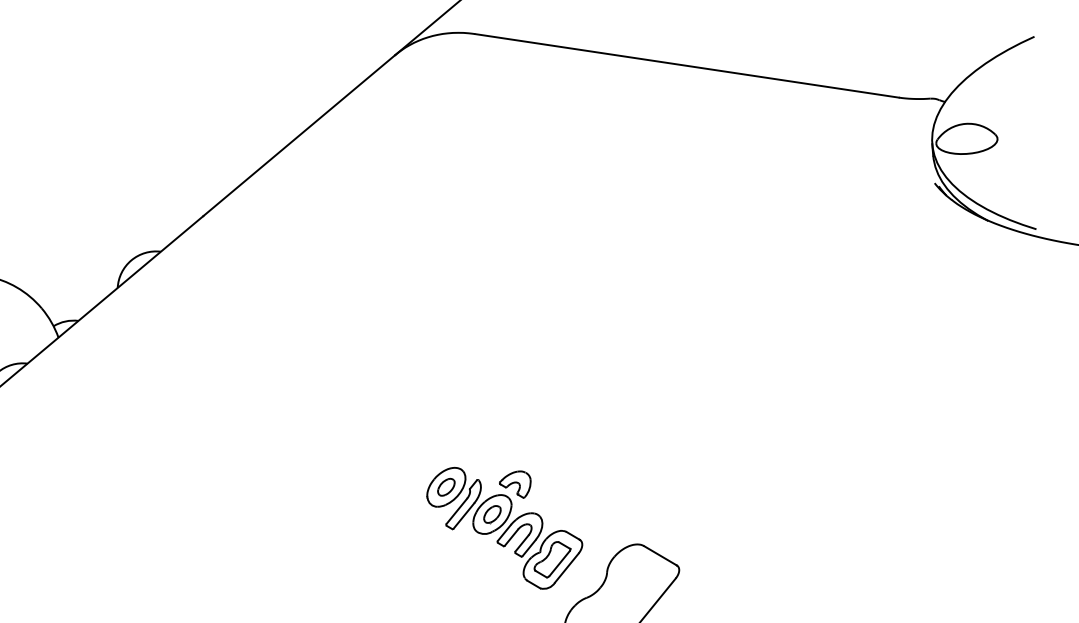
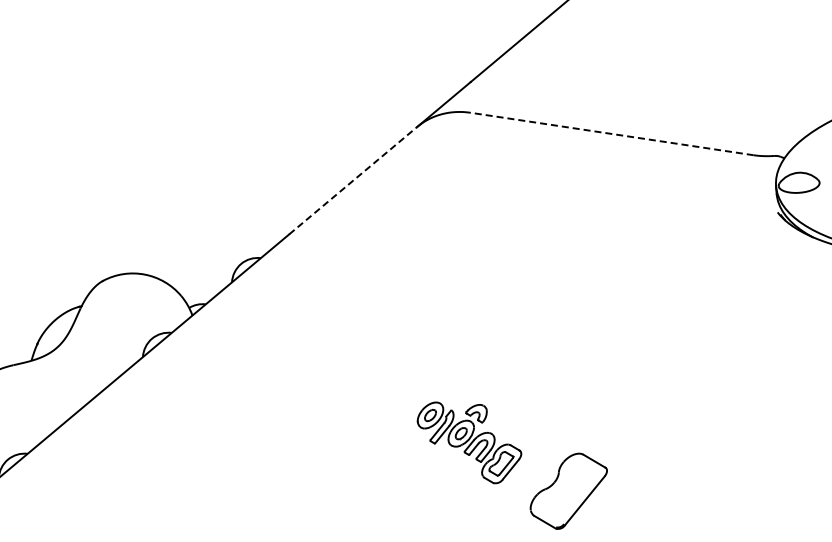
line: (685, 65) -> (611, 133), solid -> dashed
line: (299, 135) -> (353, 180), solid -> dashed
part: (504, 527) -> (469, 442), moved

